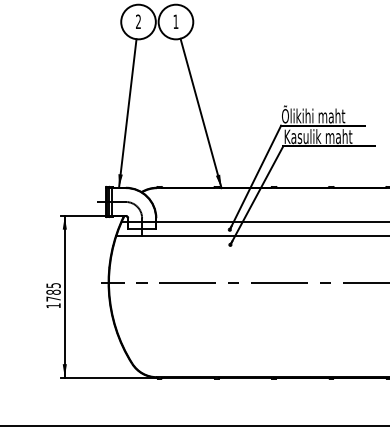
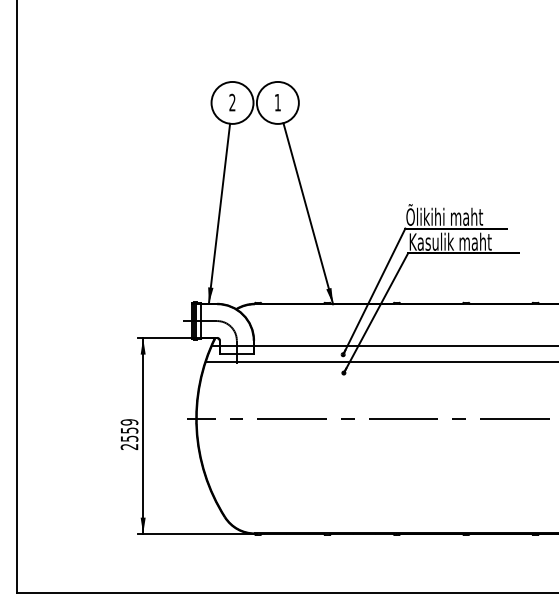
text: (53, 295) -> (129, 434), 1785 -> 2559

